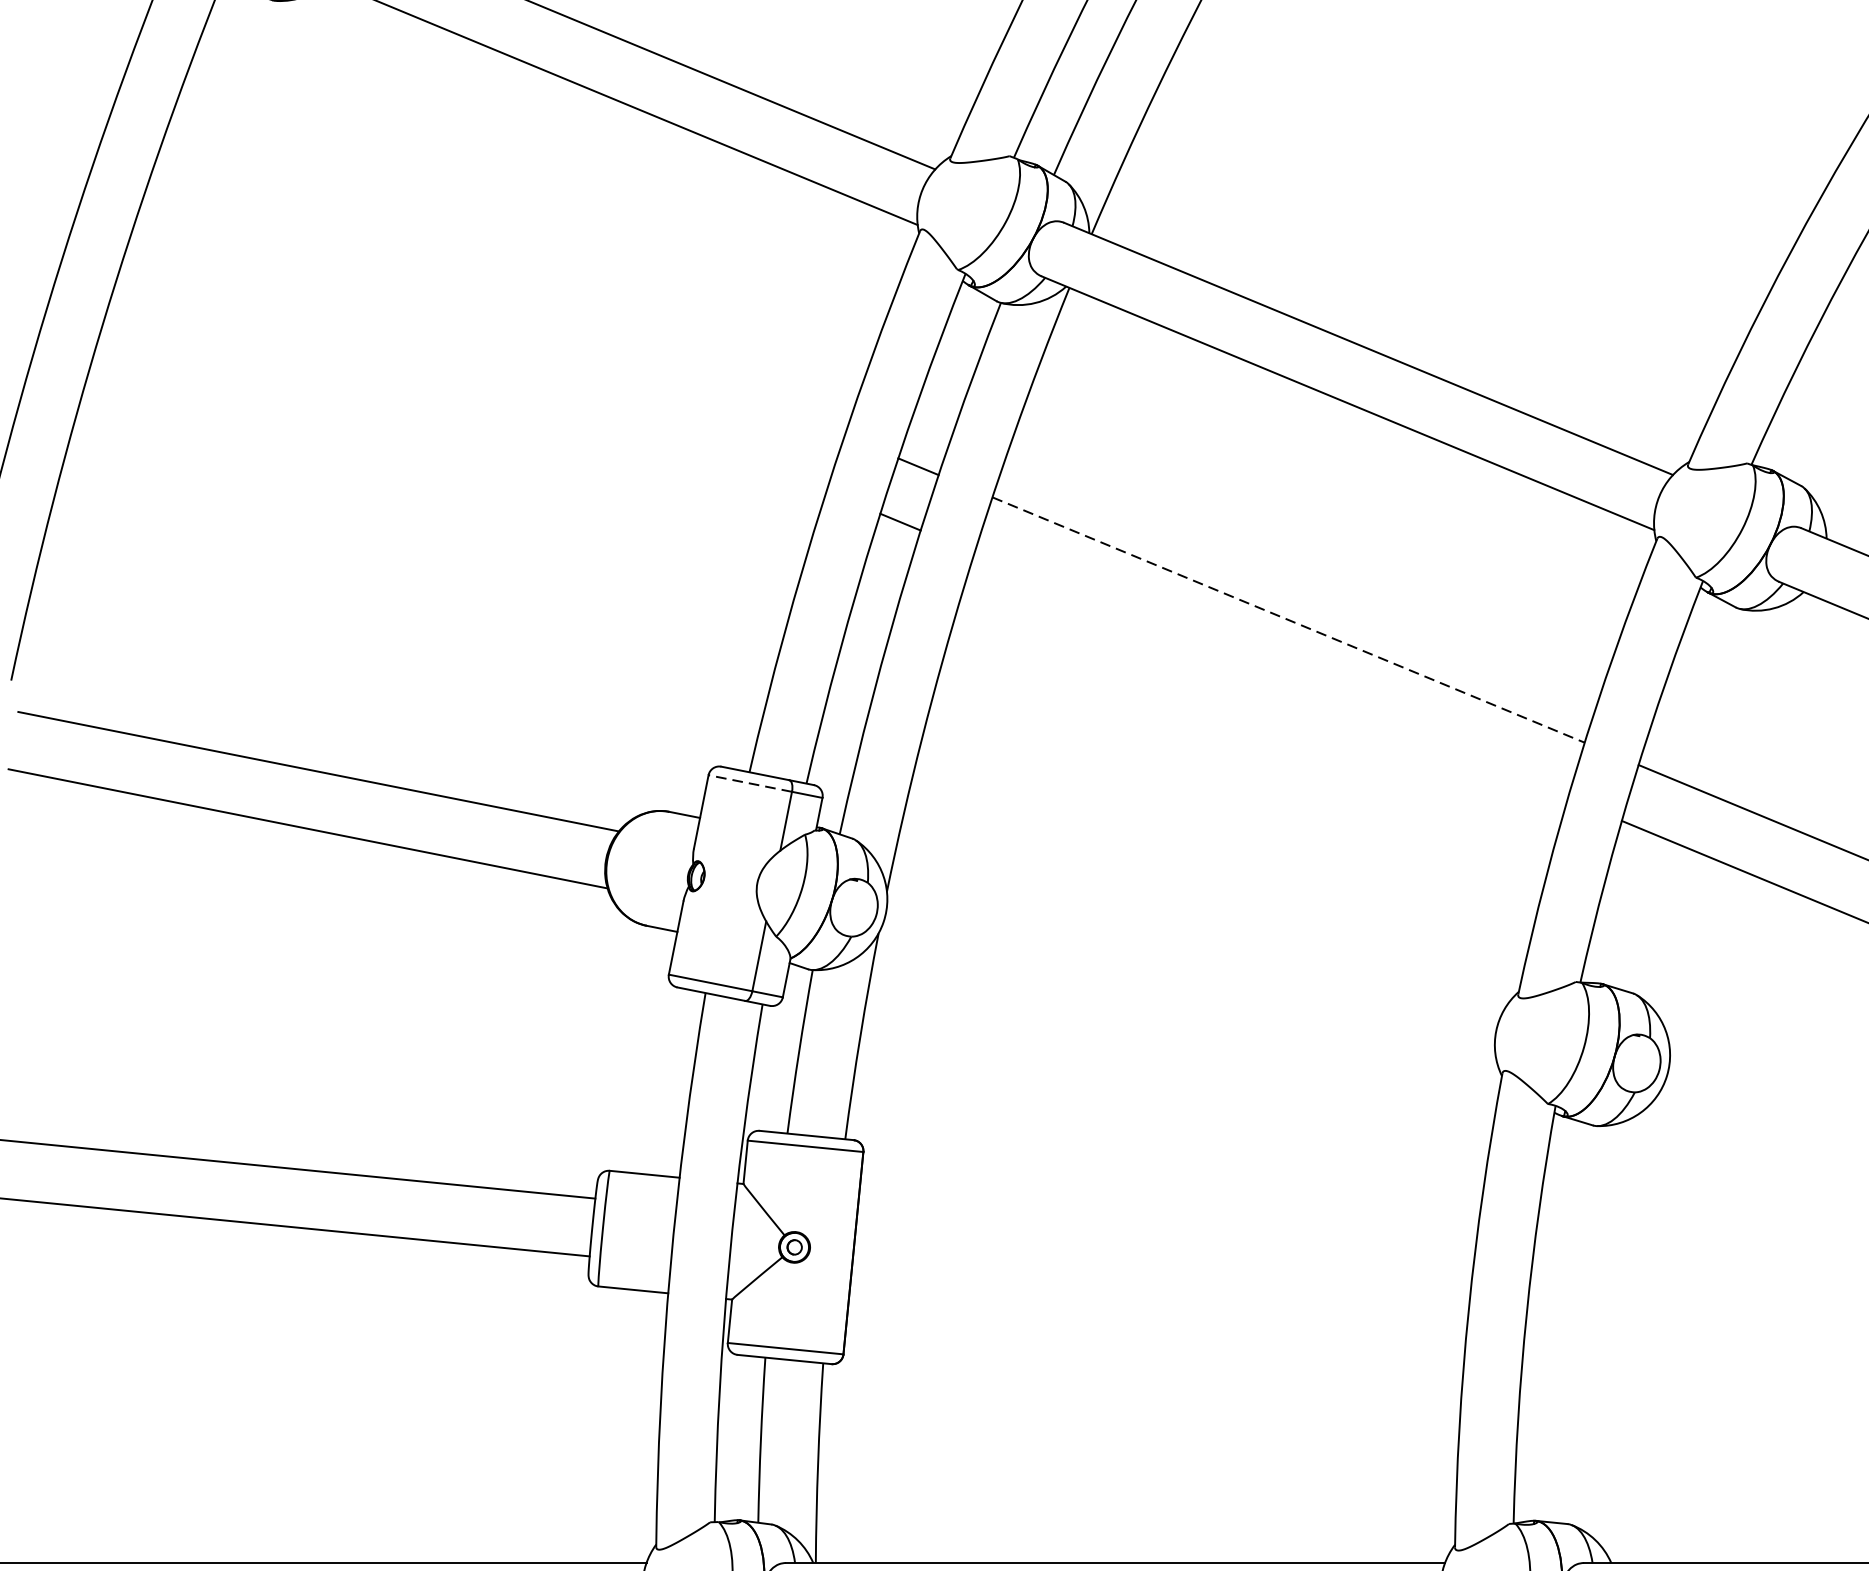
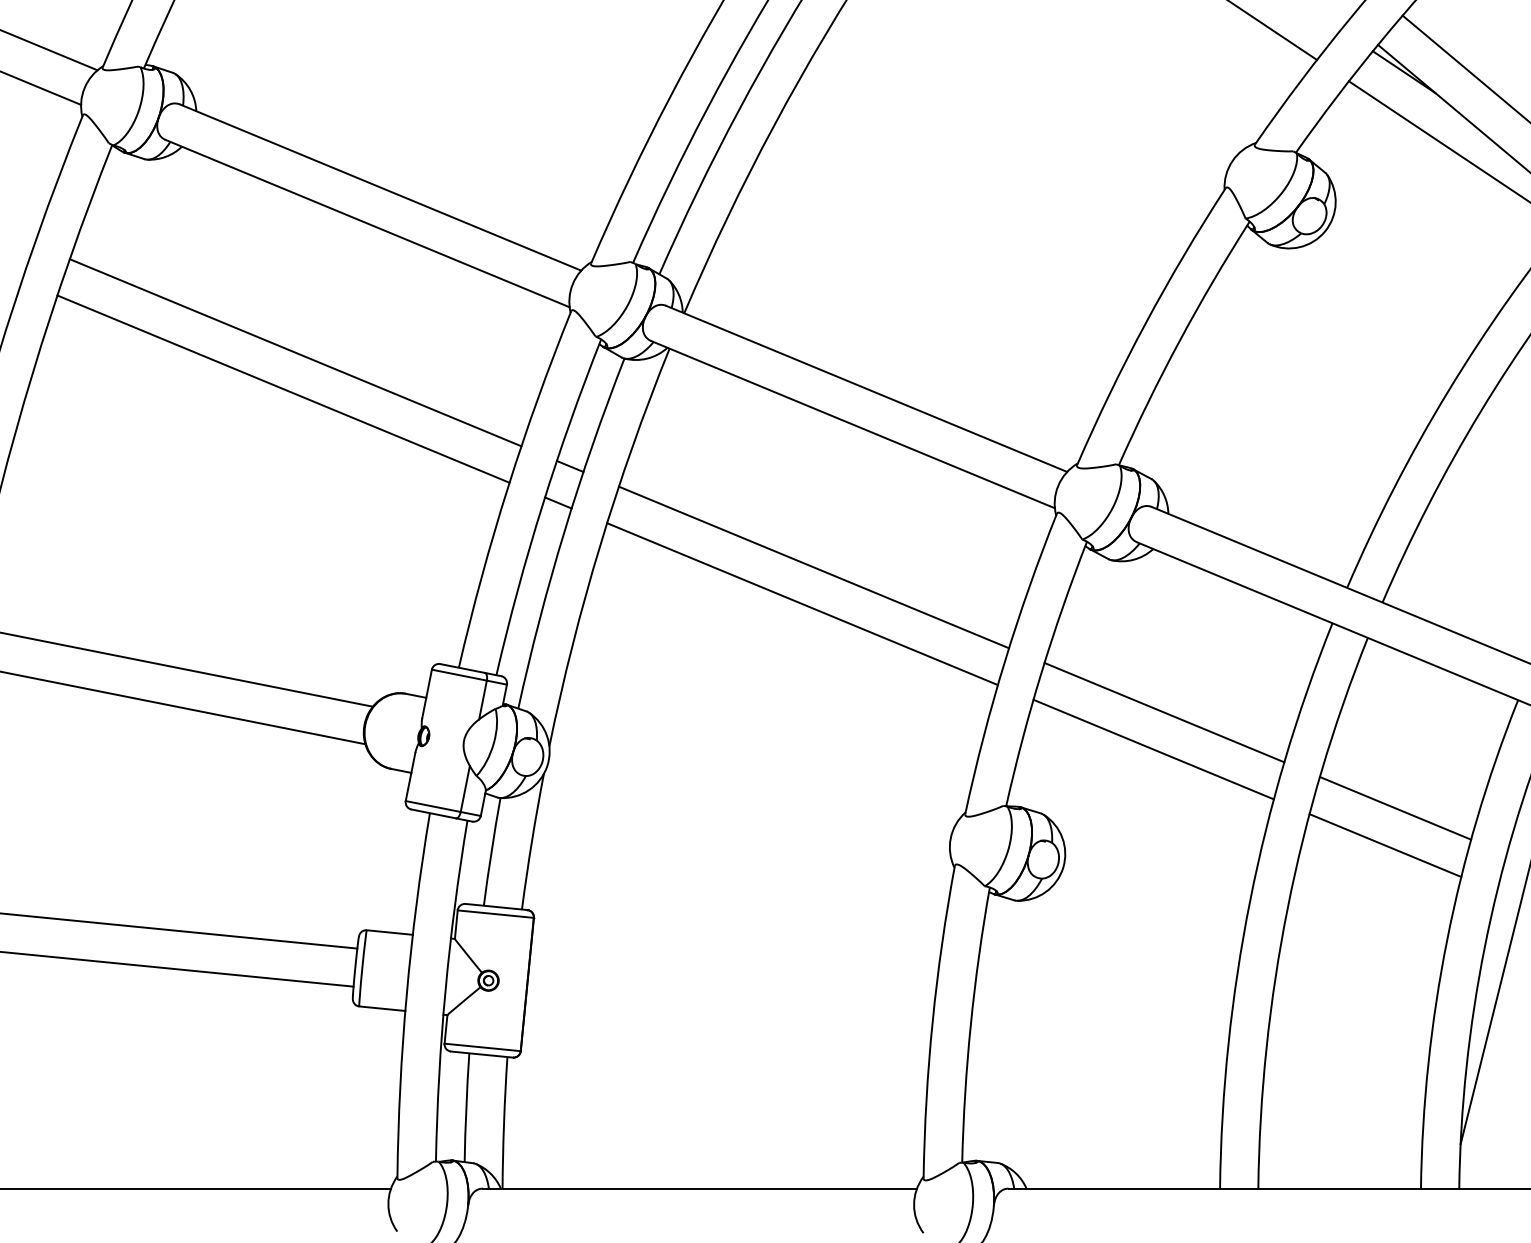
line: (501, 293) -> (295, 352), added
line: (483, 348) -> (283, 388), added
line: (1289, 620) -> (814, 567), dashed -> solid
line: (1271, 676) -> (802, 604), added
line: (748, 784) -> (458, 675), dashed -> solid

